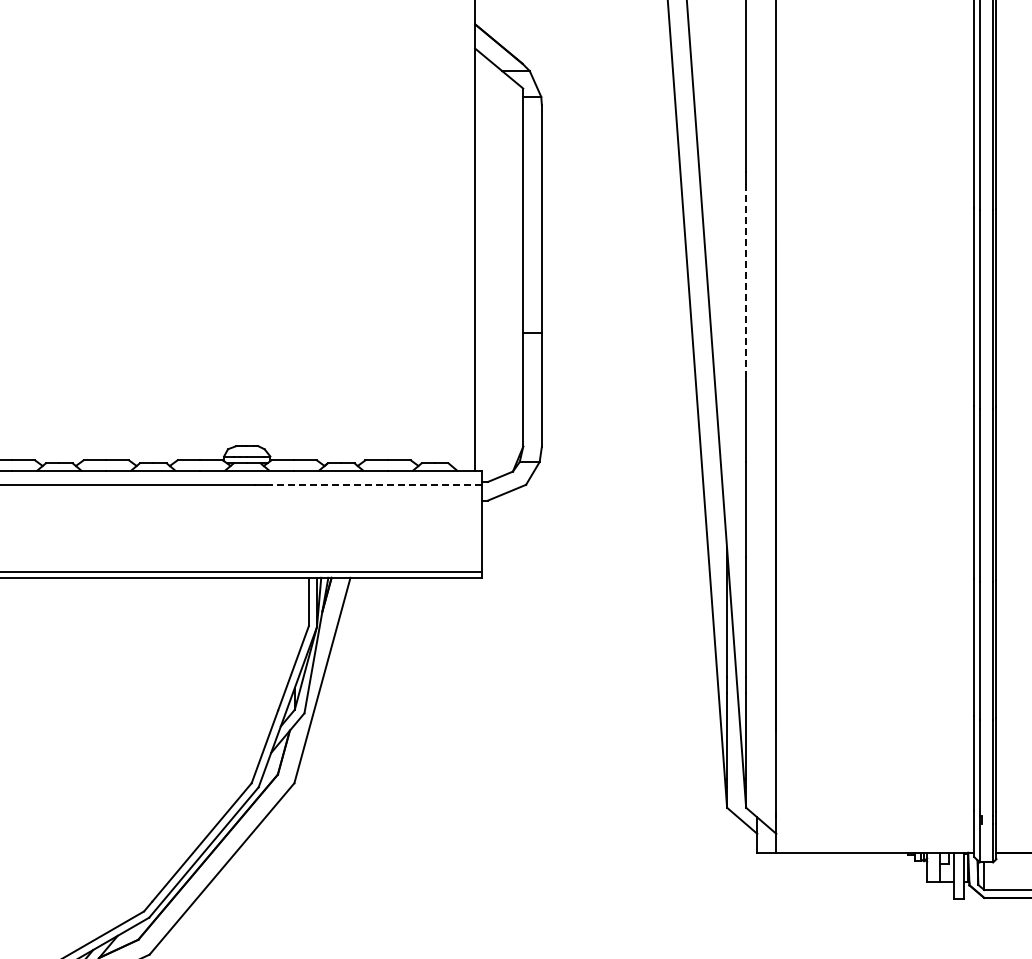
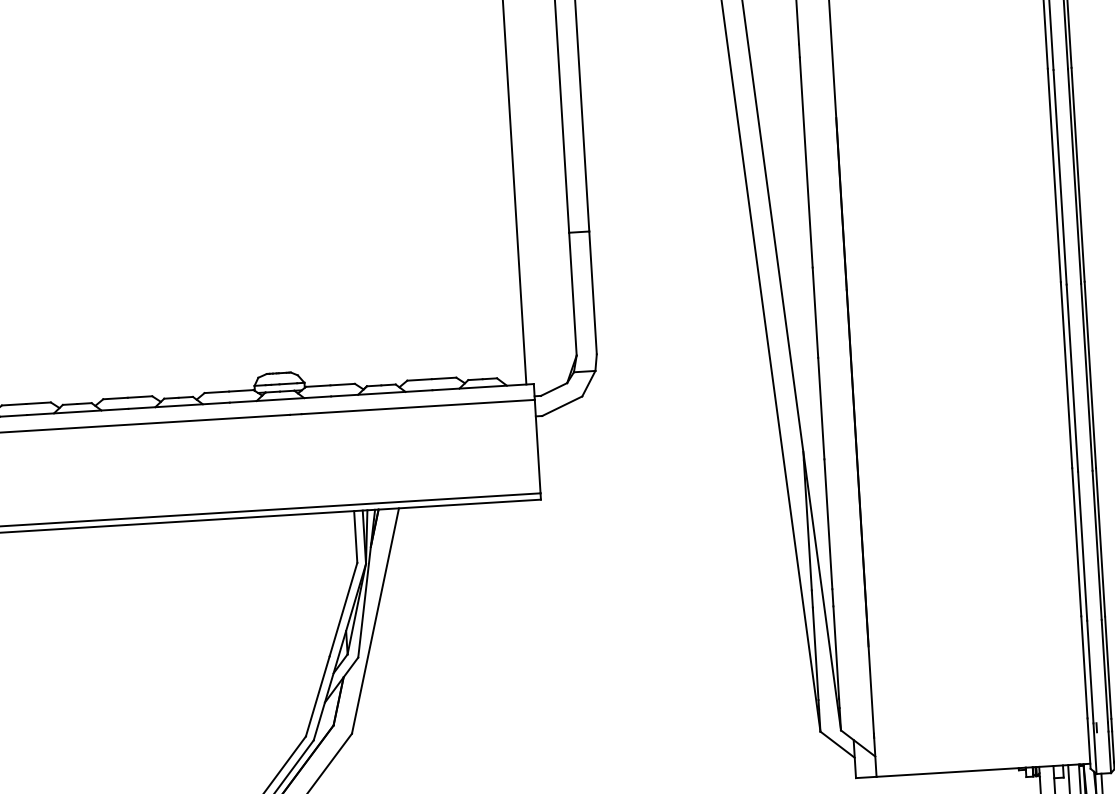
line: (746, 281) -> (806, 162), dashed -> solid
line: (373, 485) -> (417, 407), dashed -> solid

